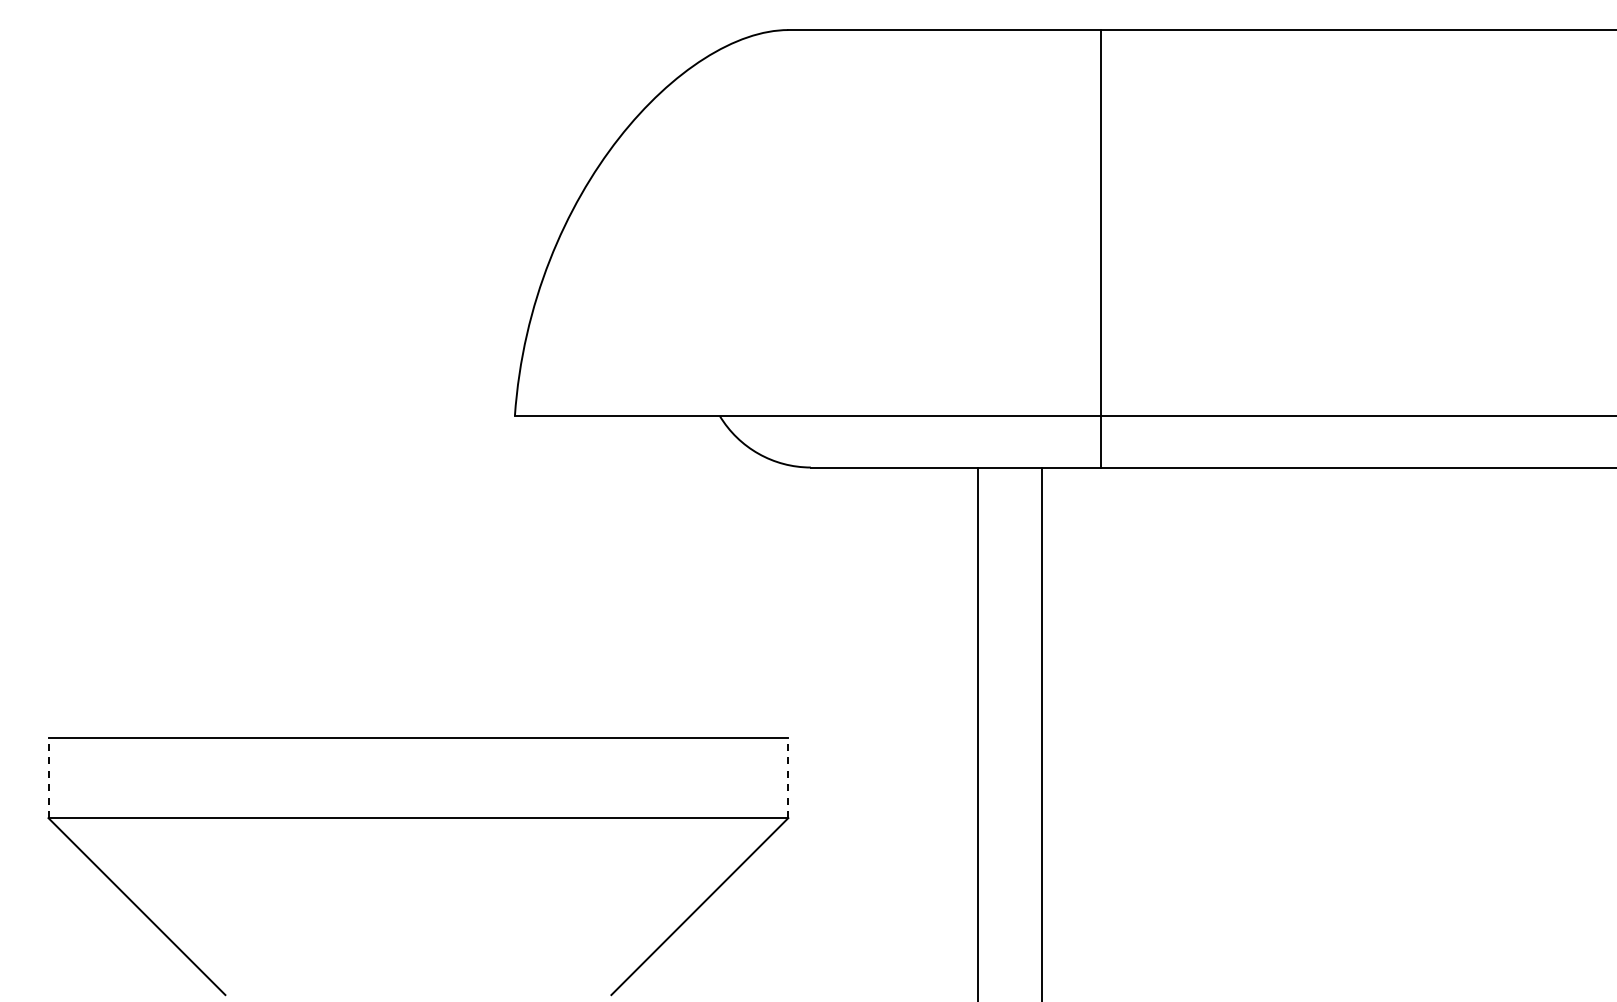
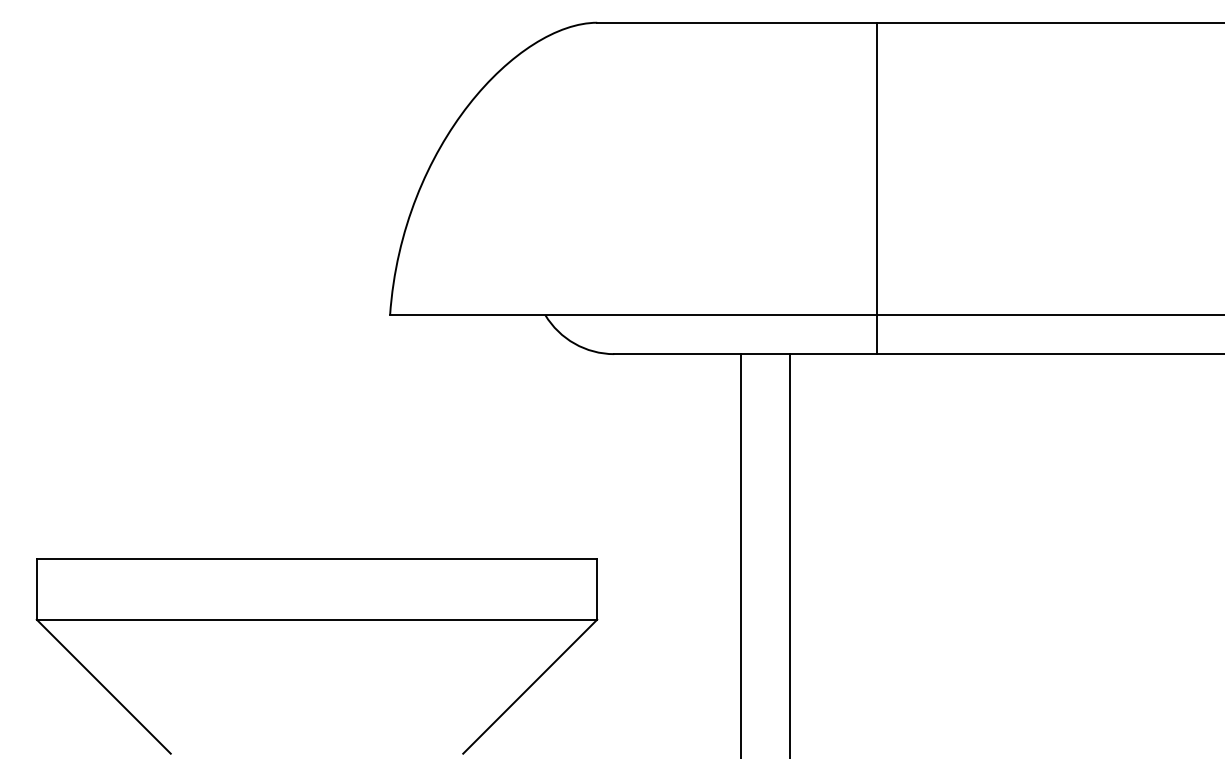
line: (1101, 248) -> (877, 188), moved
line: (48, 777) -> (36, 588), dashed -> solid
line: (788, 777) -> (597, 588), dashed -> solid

